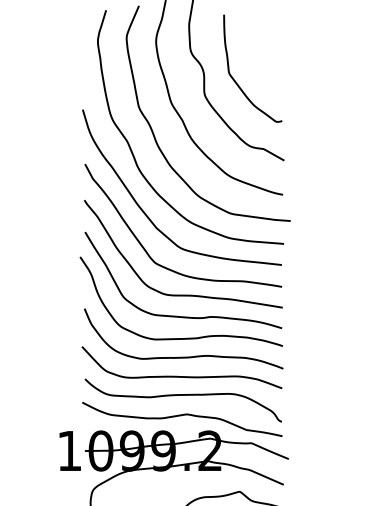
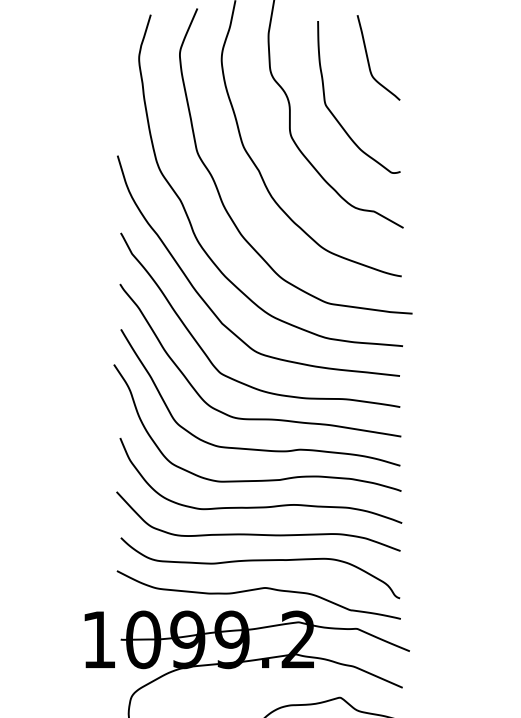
curve: (260, 42) -> (369, 60), added

